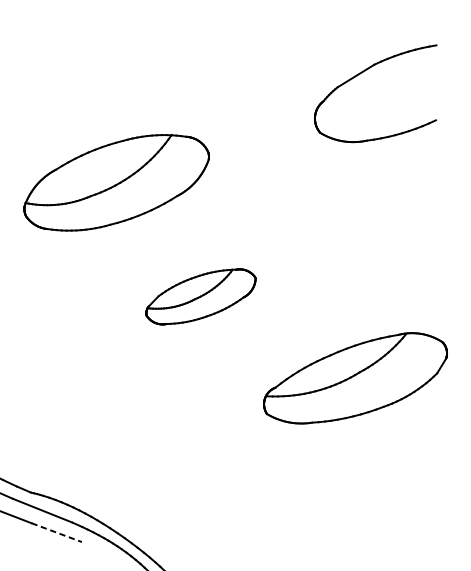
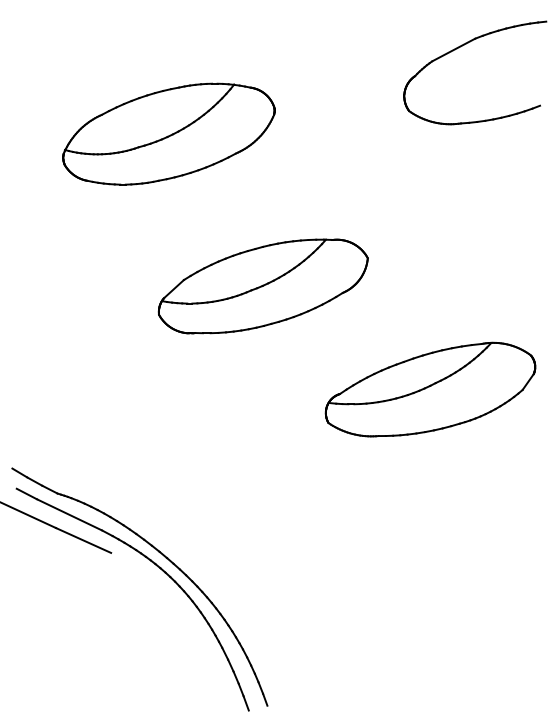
part: (116, 182) -> (168, 133), moved
part: (200, 296) -> (262, 286), size x1.67
line: (56, 532) -> (83, 540), dashed -> solid

